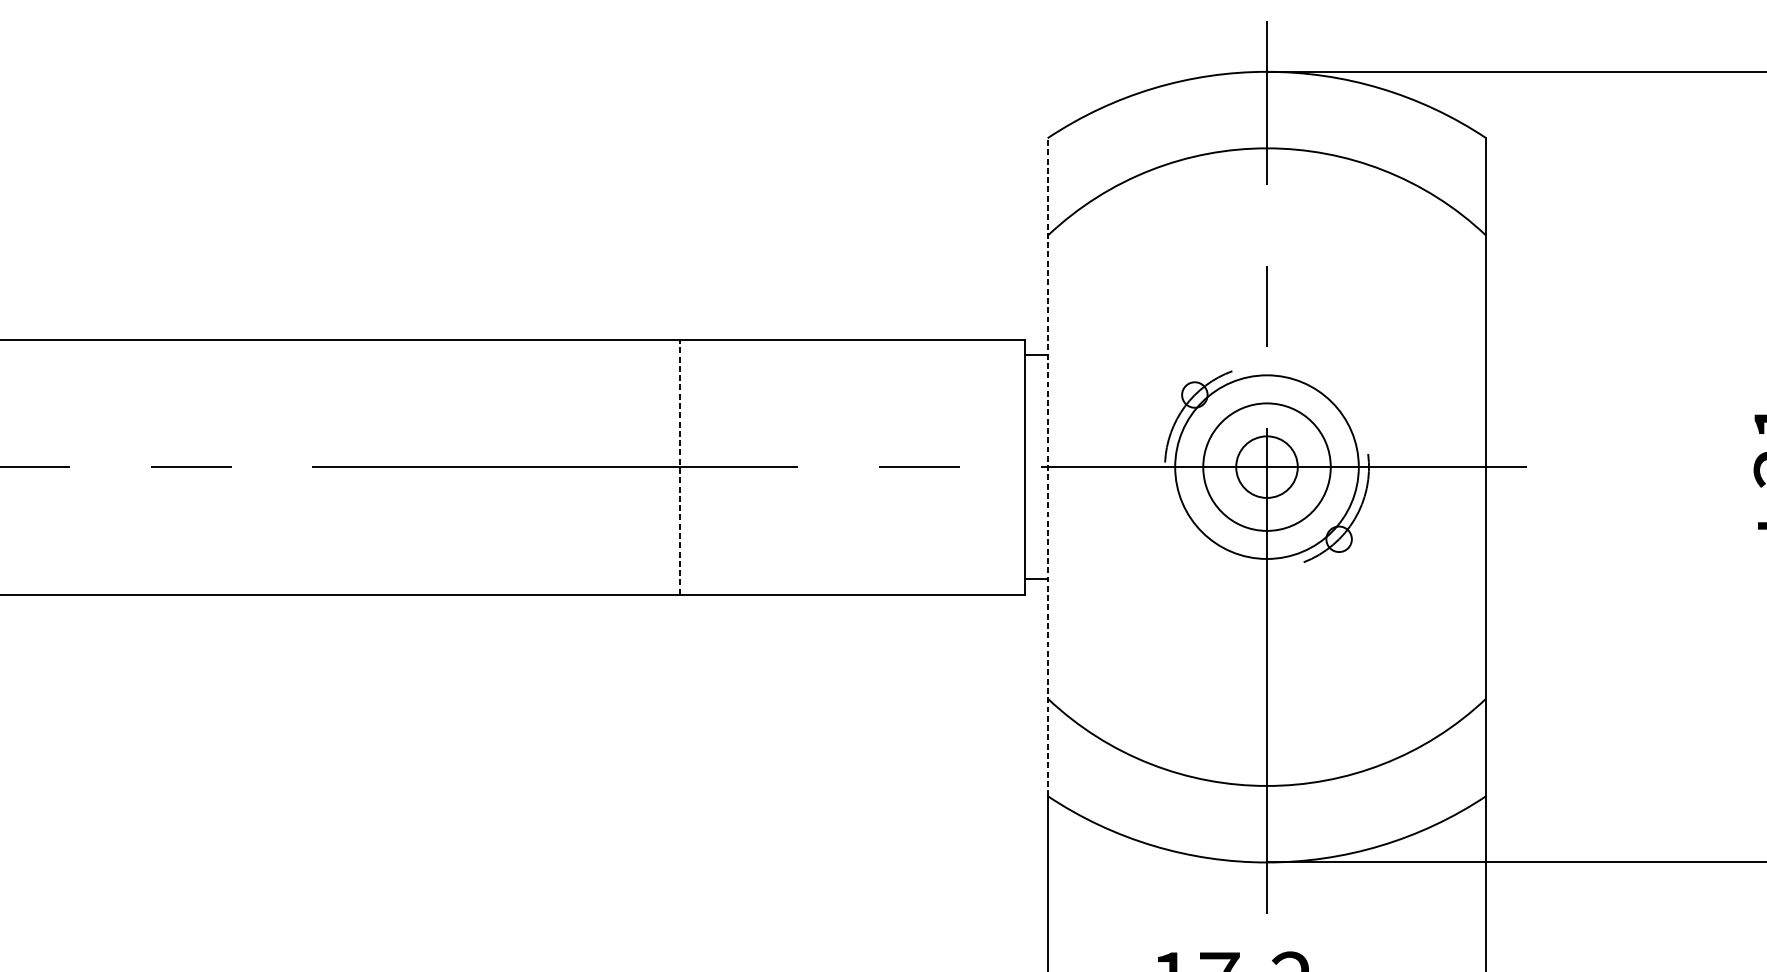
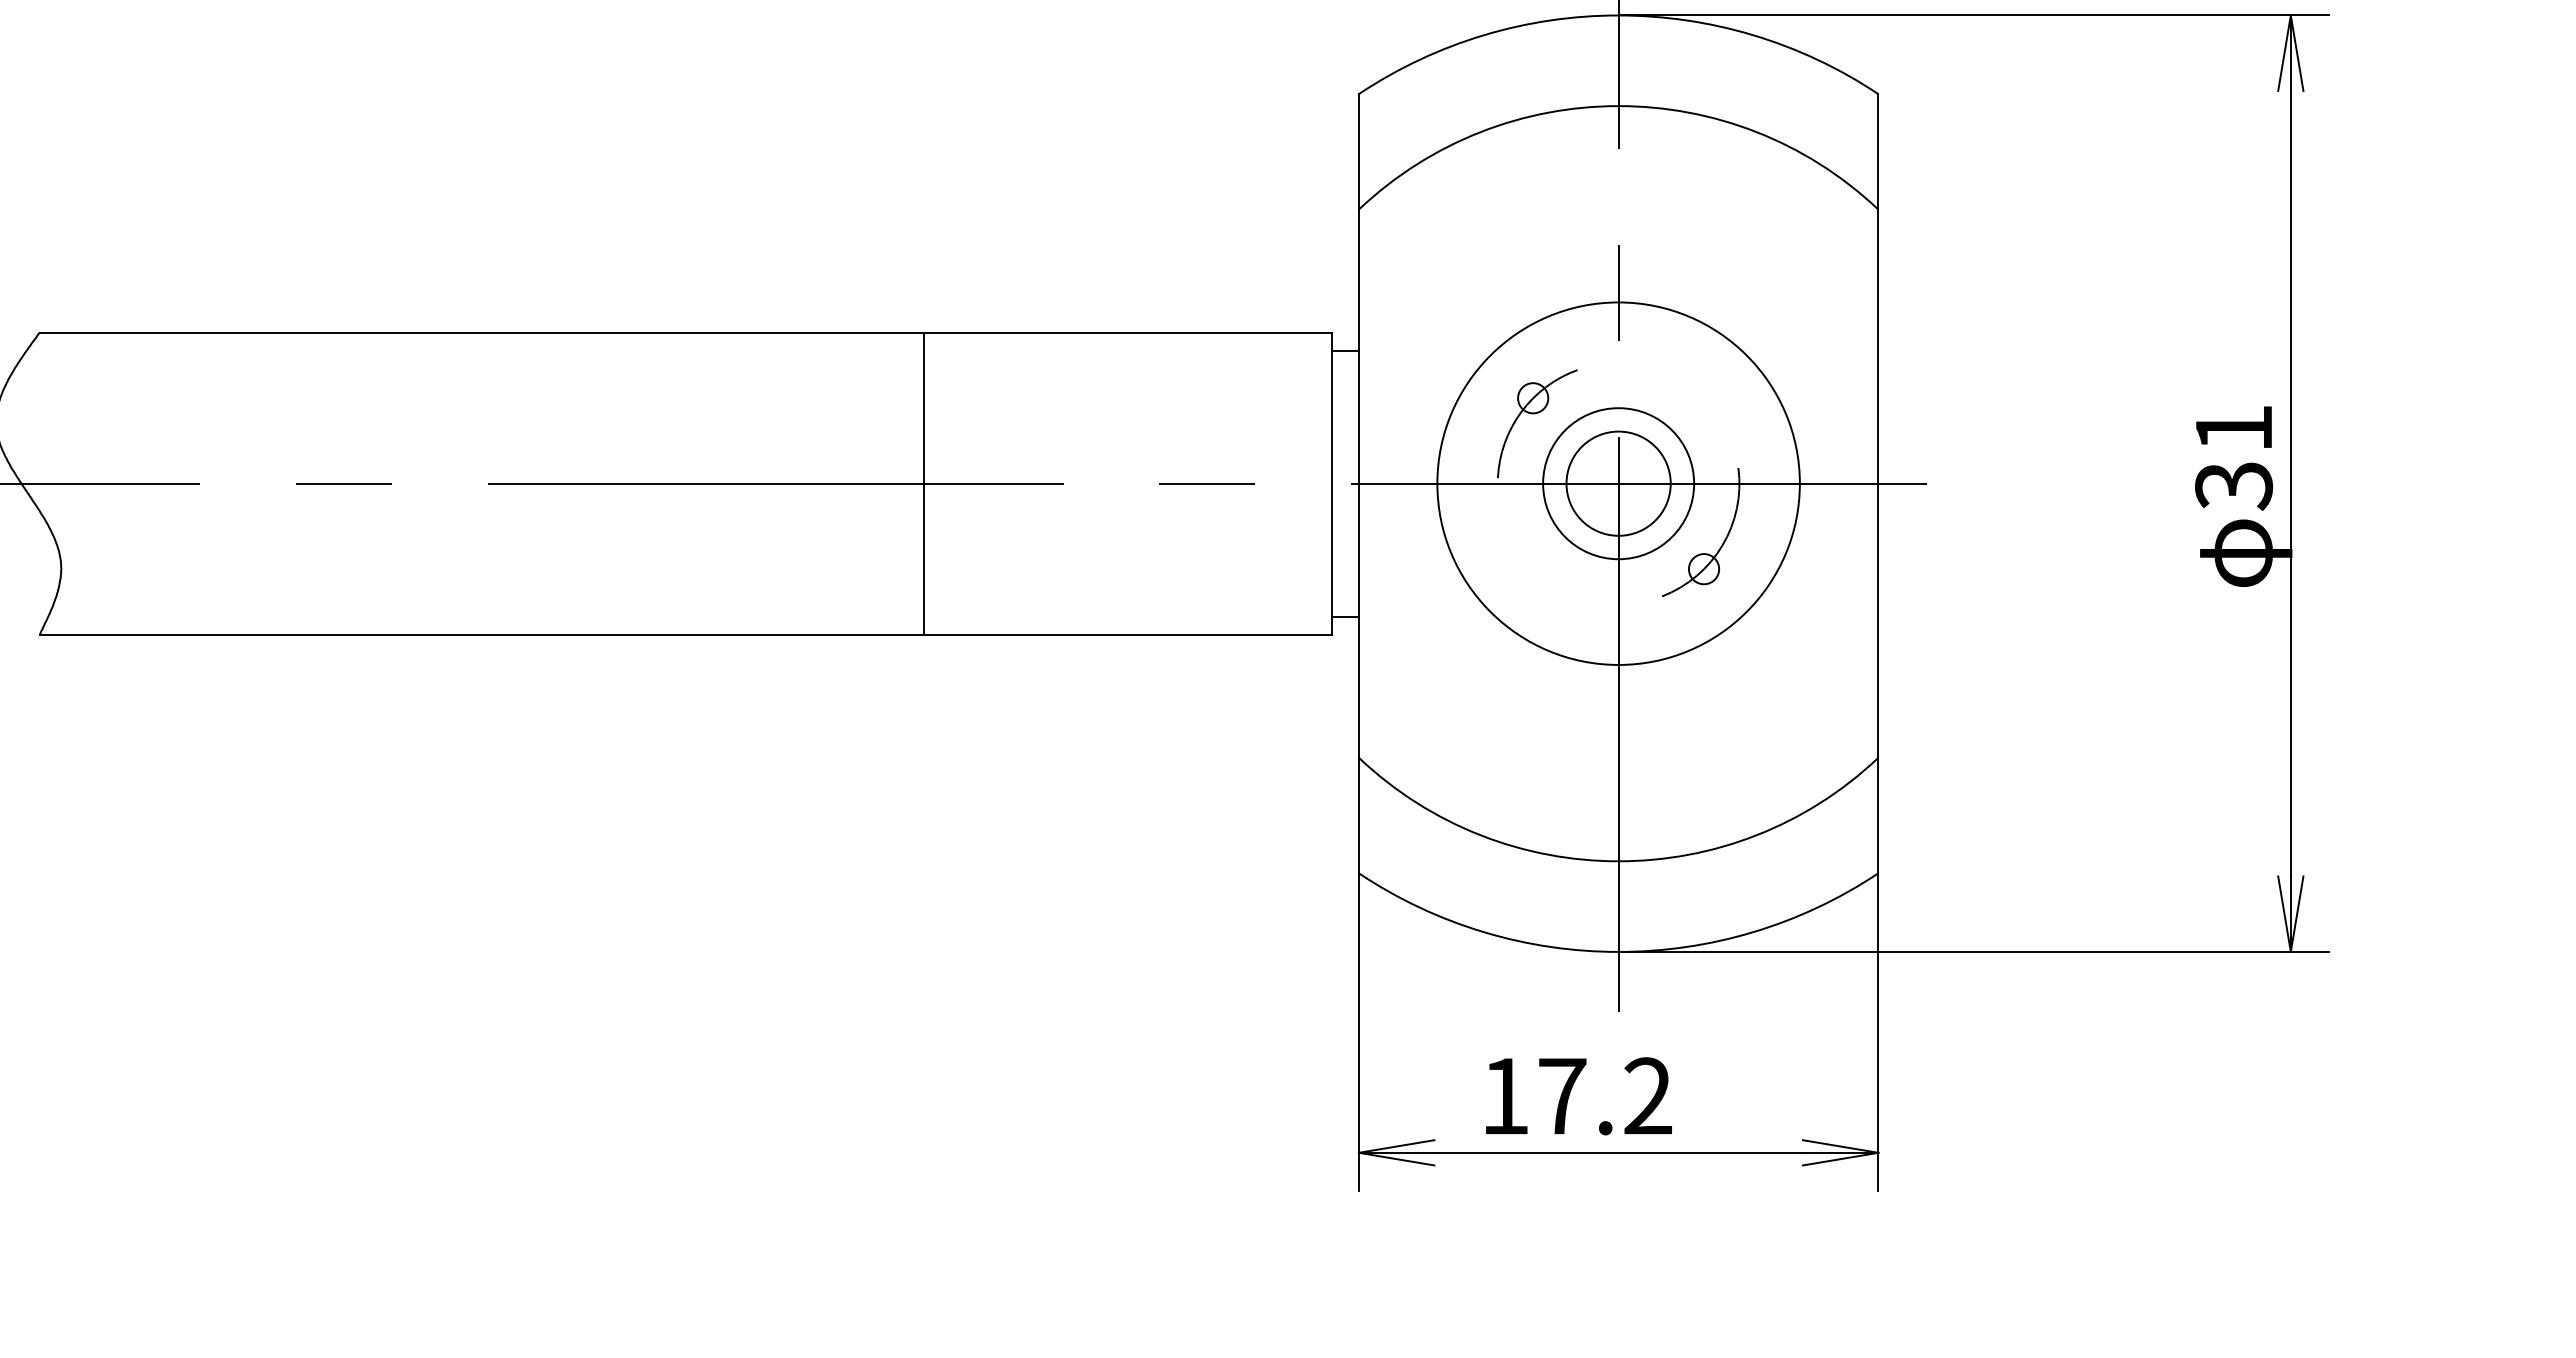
line: (680, 466) -> (923, 483), dashed -> solid
line: (1047, 466) -> (1358, 483), dashed -> solid
circle: (1266, 466) -> (1618, 483), size x1.43
circle: (1266, 466) -> (1618, 483), size x1.67

